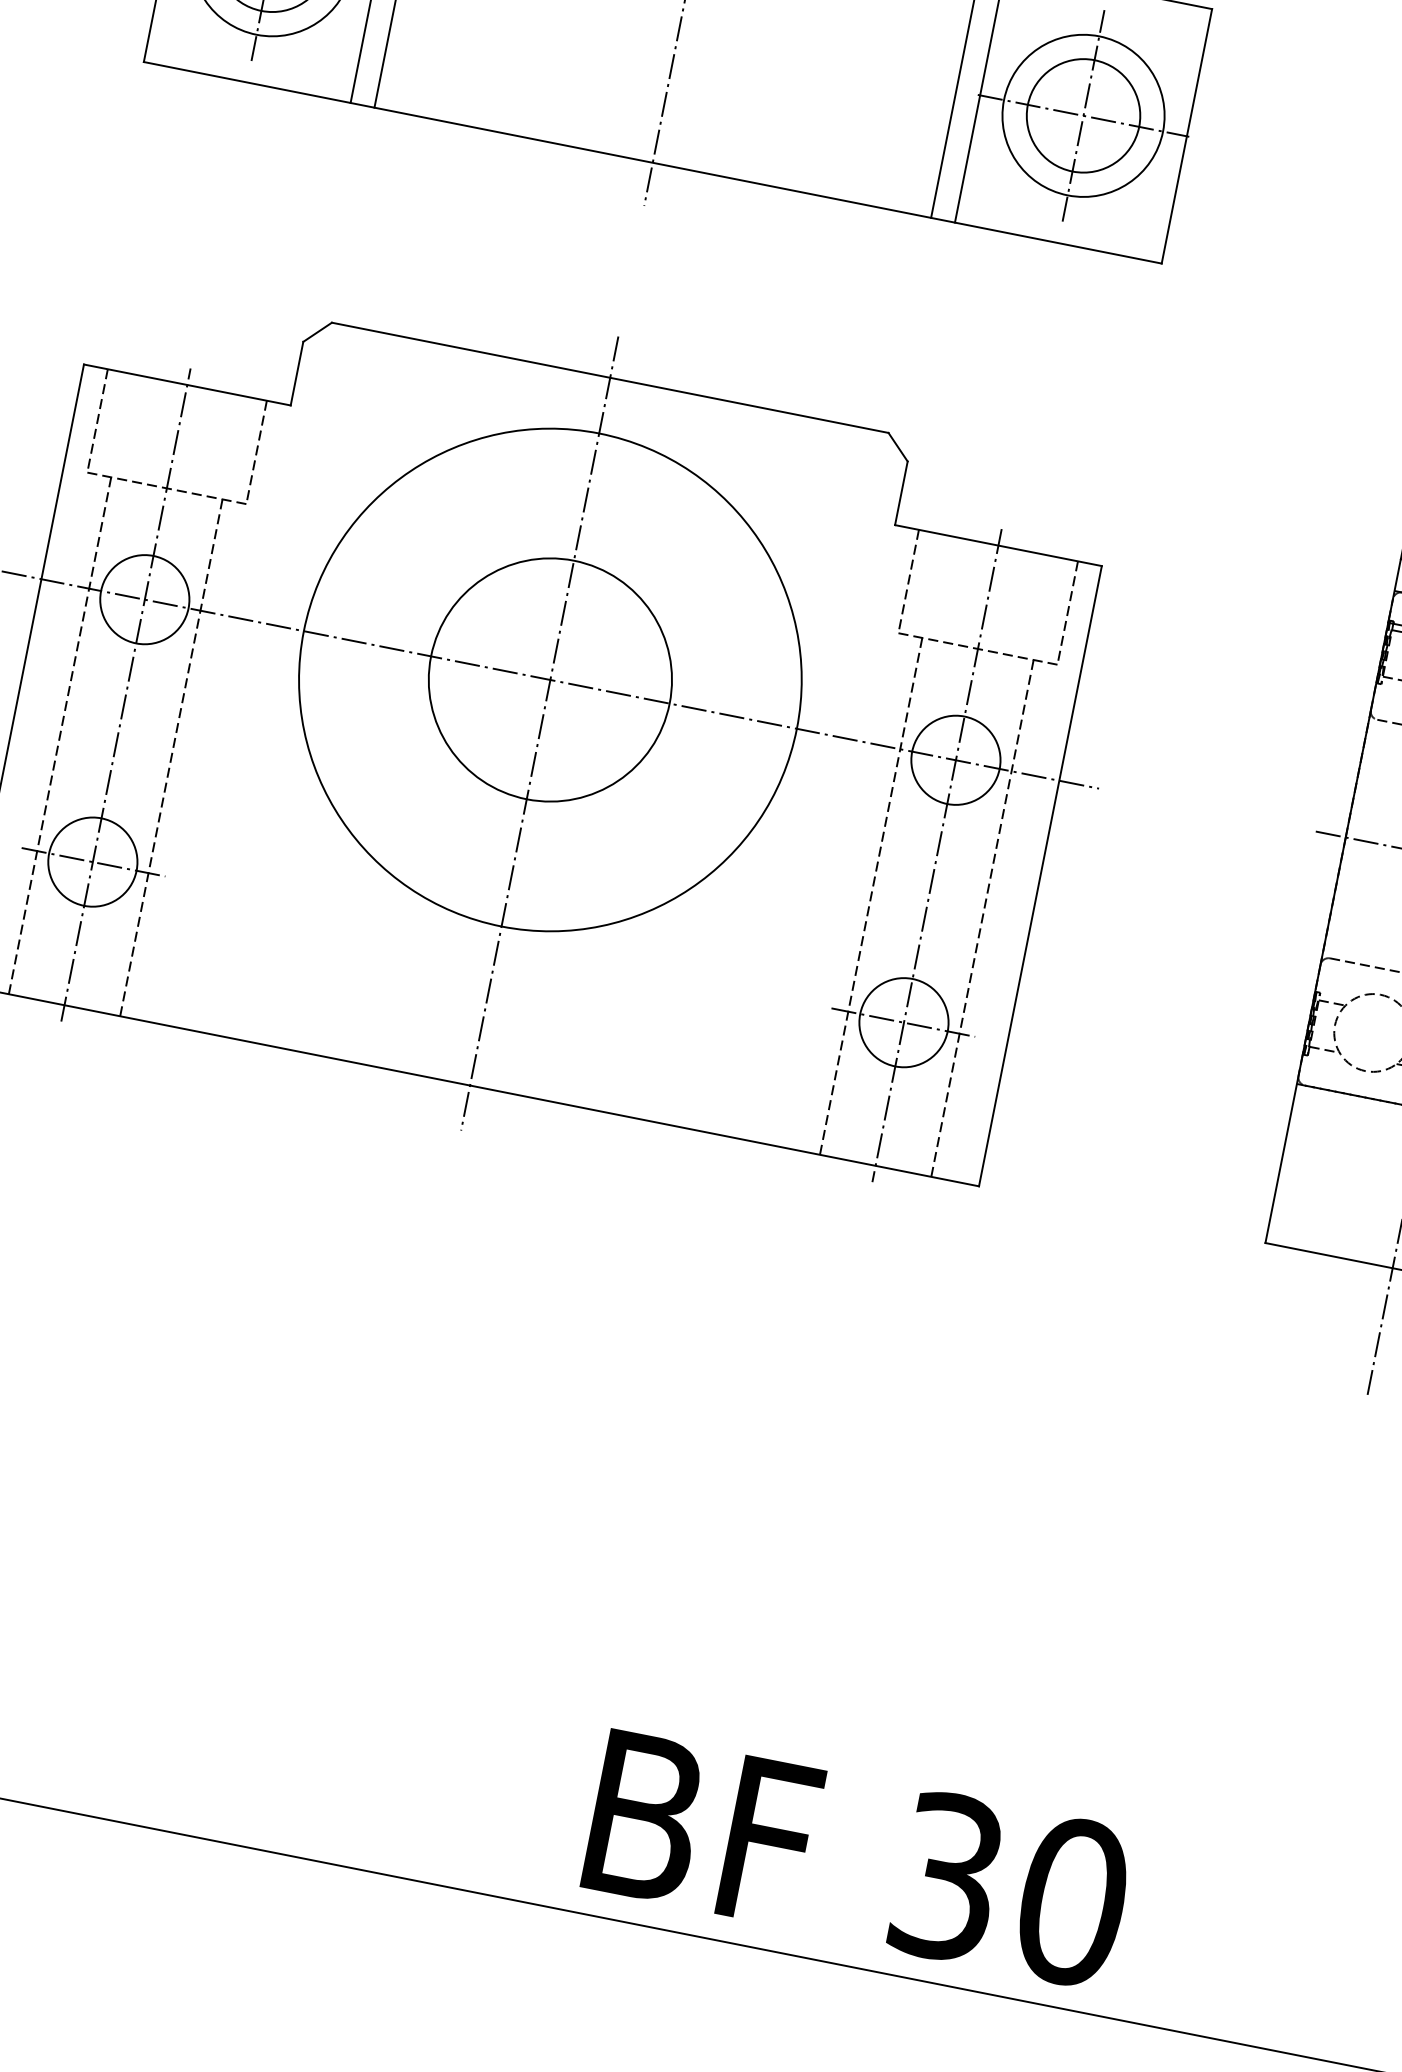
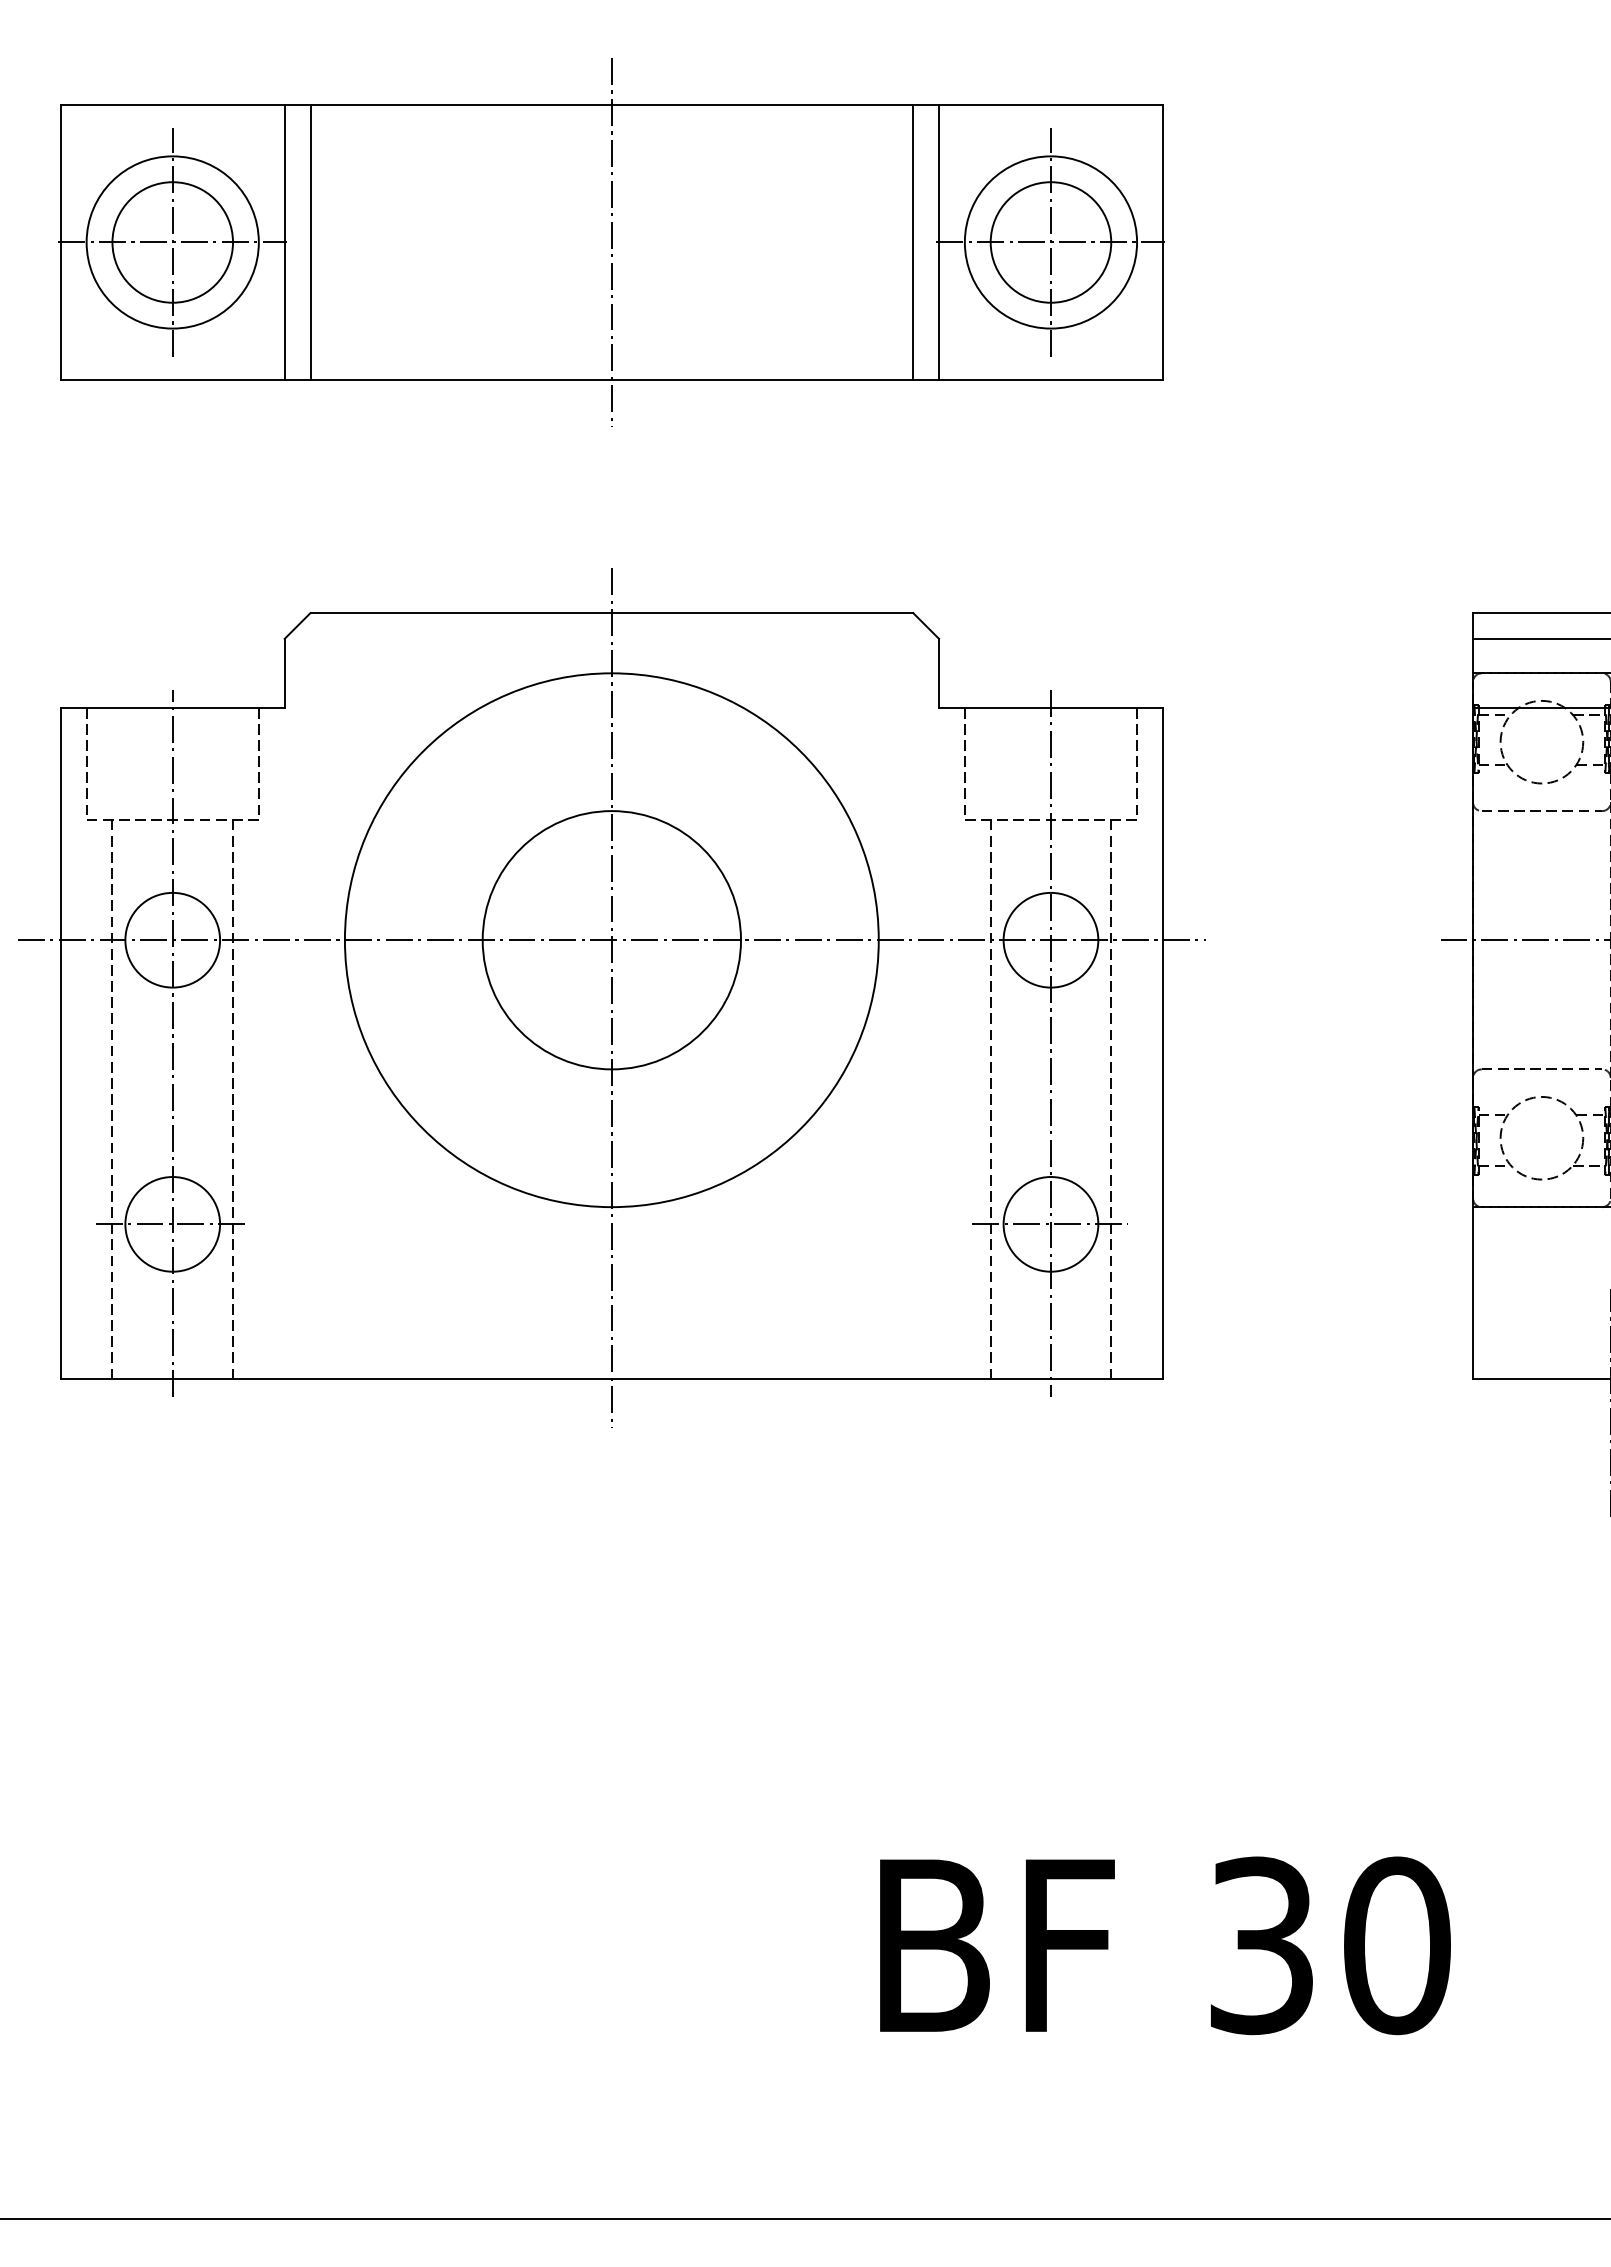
text: (858, 1859) -> (1165, 1945), moved

